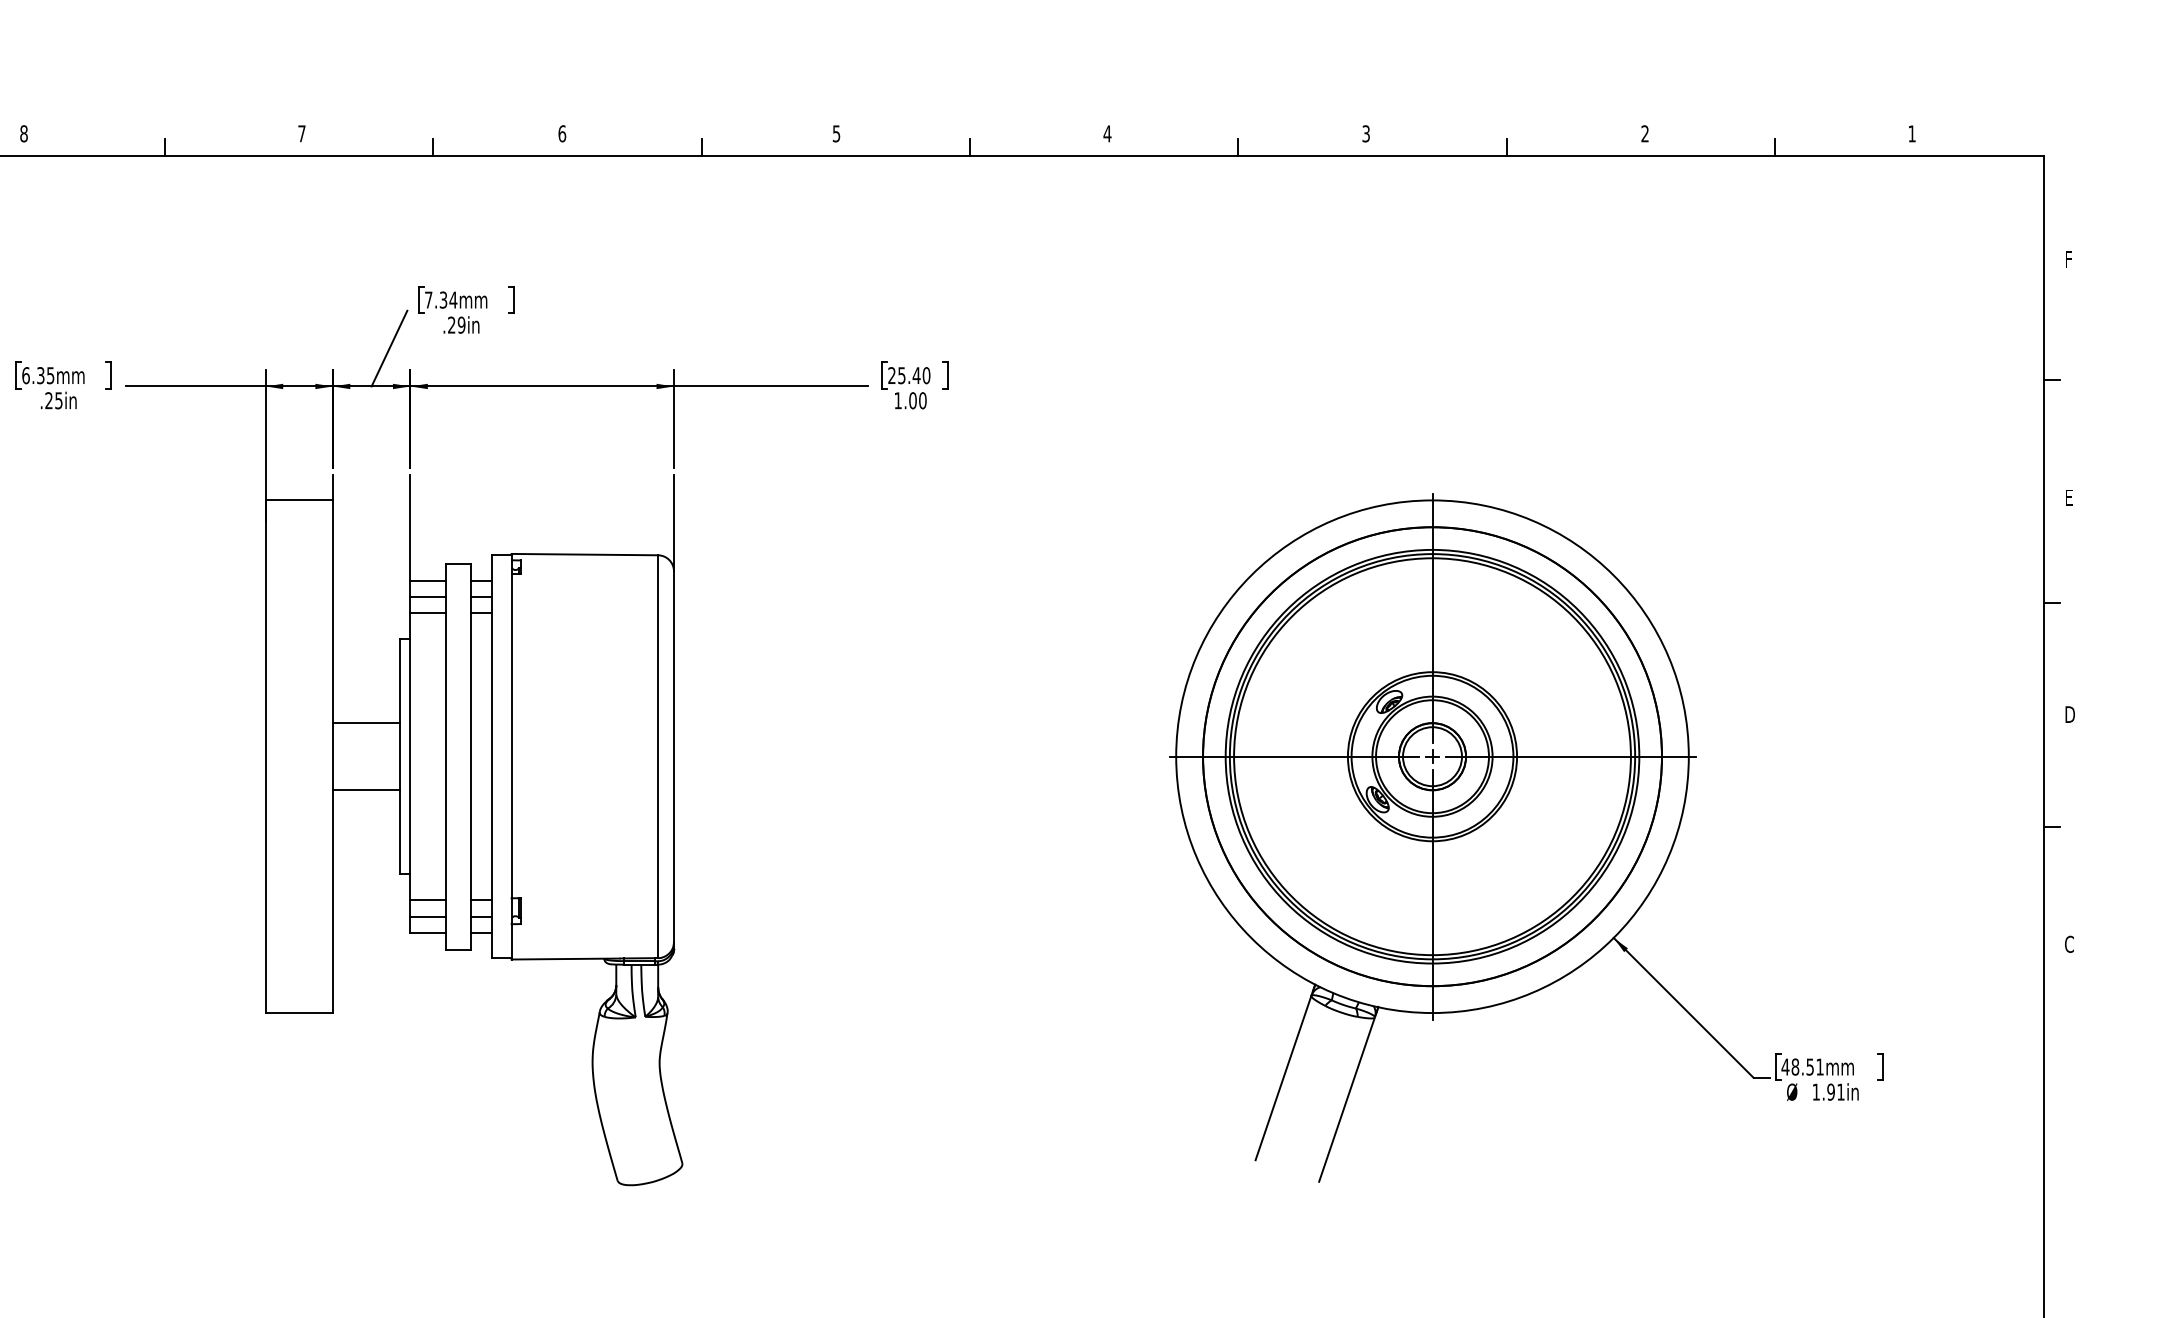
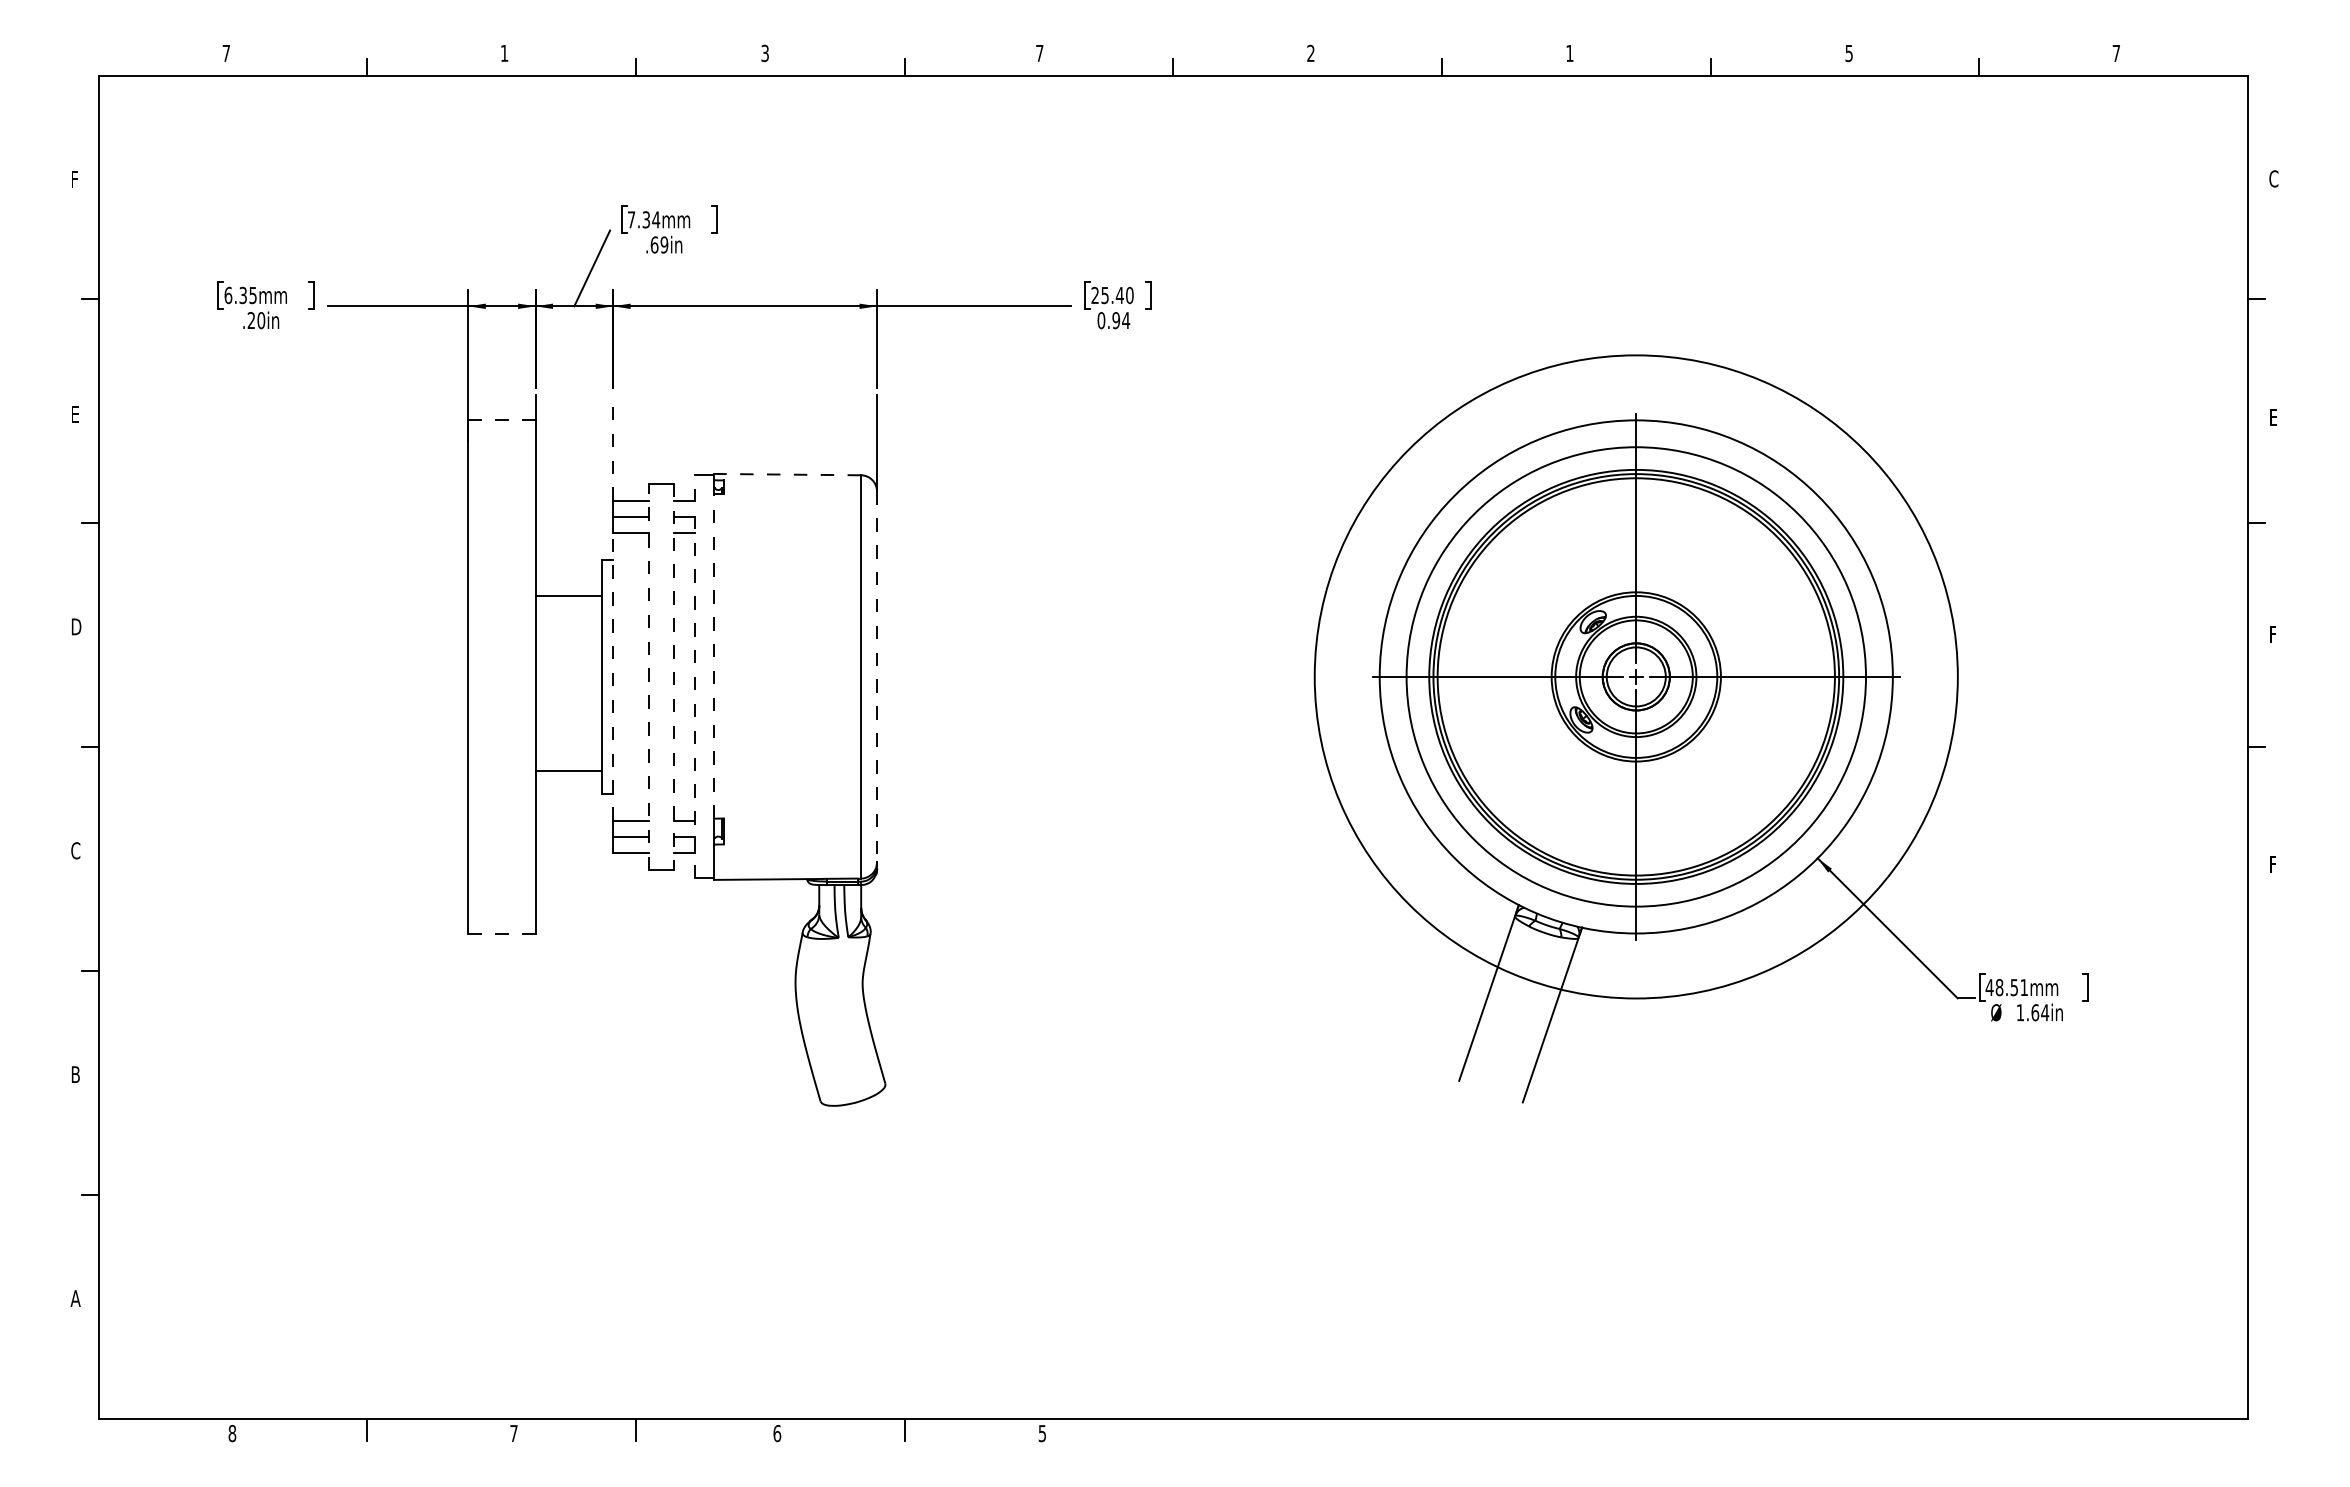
text: (1107, 132) -> (1310, 52), 4 -> 2
text: (24, 133) -> (226, 53), 8 -> 7
text: (301, 133) -> (504, 53), 7 -> 1
text: (562, 133) -> (765, 53), 6 -> 3
text: (836, 133) -> (1039, 53), 5 -> 7
text: (1365, 133) -> (1569, 53), 3 -> 1
text: (1644, 133) -> (1848, 53), 2 -> 5
text: (1911, 133) -> (2115, 53), 1 -> 7
text: (2069, 258) -> (2273, 178), F -> C
text: (451, 324) -> (654, 244), .29in -> .69in
text: (59, 400) -> (261, 320), .25in -> .20in
text: (910, 400) -> (1113, 320), 1.00 -> 0.94
line: (298, 500) -> (501, 420), solid -> dashed
line: (410, 527) -> (613, 447), solid -> dashed
line: (584, 554) -> (787, 474), solid -> dashed
text: (2070, 714) -> (2274, 634), D -> F
line: (365, 723) -> (568, 596), moved
line: (511, 735) -> (714, 655), solid -> dashed
line: (445, 756) -> (648, 676), solid -> dashed
line: (491, 756) -> (694, 676), solid -> dashed
circle: (1431, 756) -> (1635, 676), size x1.4
line: (410, 757) -> (613, 677), solid -> dashed
line: (470, 757) -> (673, 677), solid -> dashed
line: (674, 757) -> (877, 677), solid -> dashed
line: (365, 790) -> (568, 770), moved
text: (2069, 944) -> (2273, 864), C -> F
line: (298, 1013) -> (501, 933), solid -> dashed
text: (1836, 1091) -> (2040, 1012), 1.91in -> 1.64in

